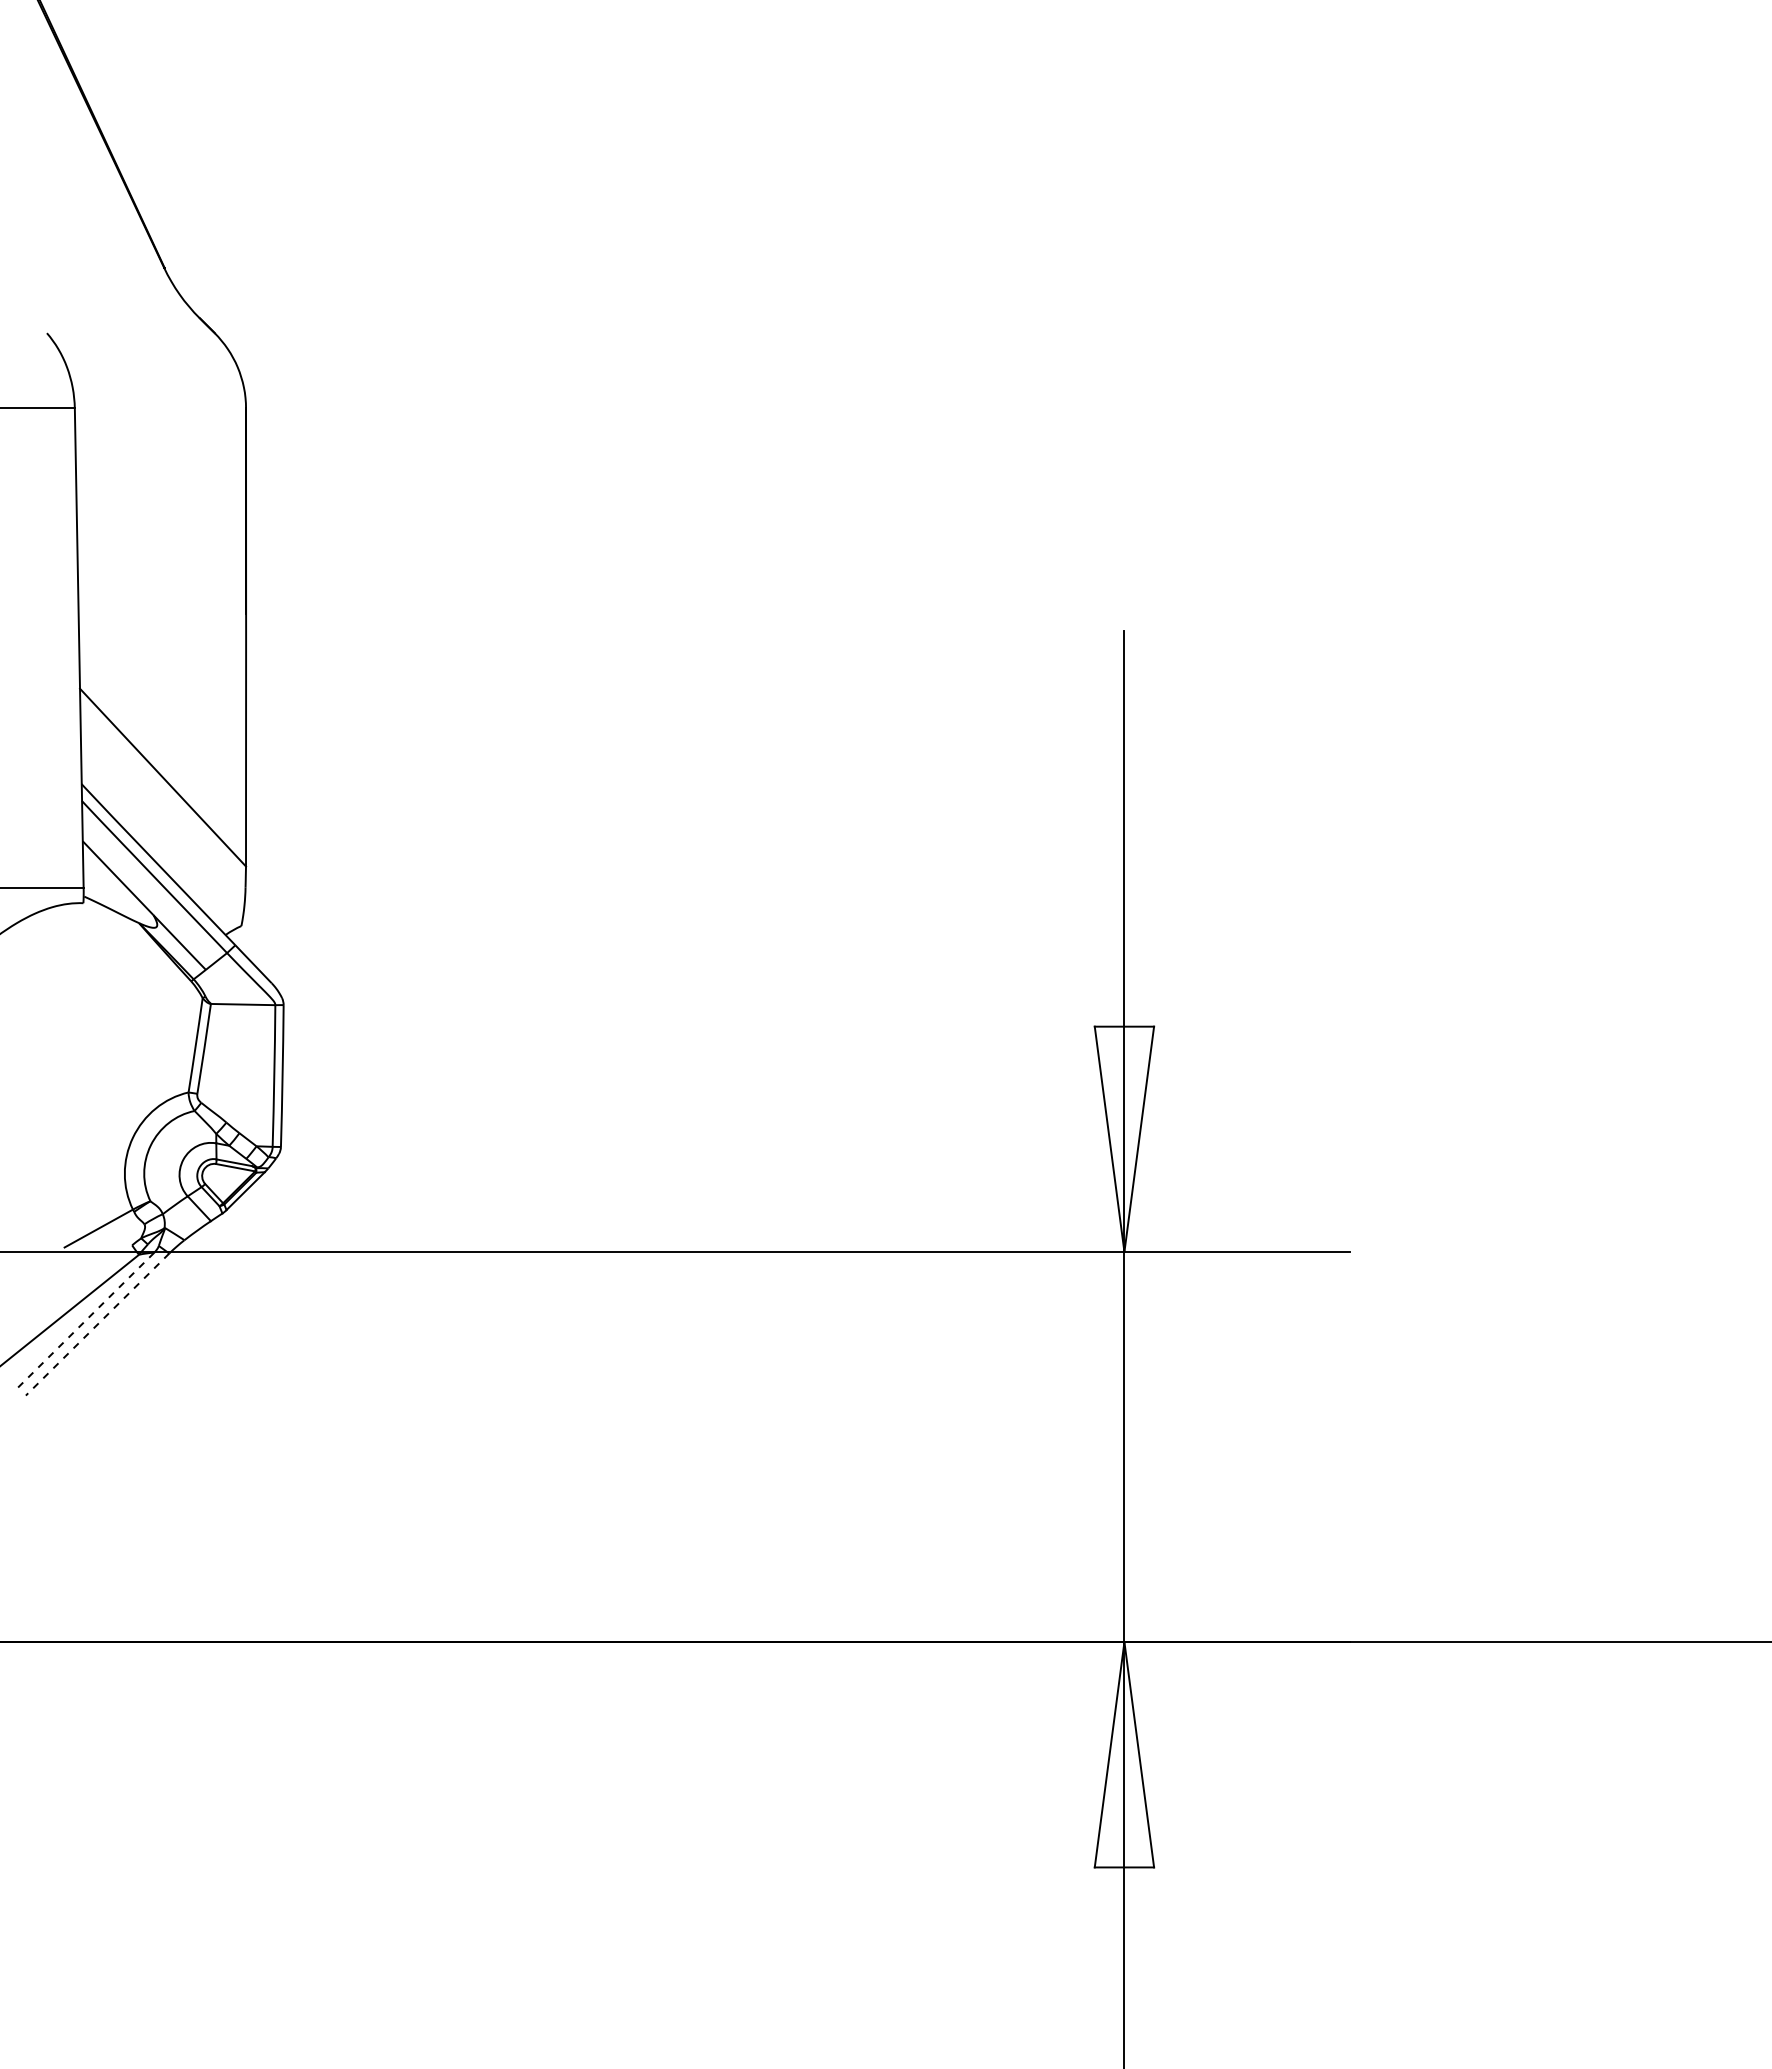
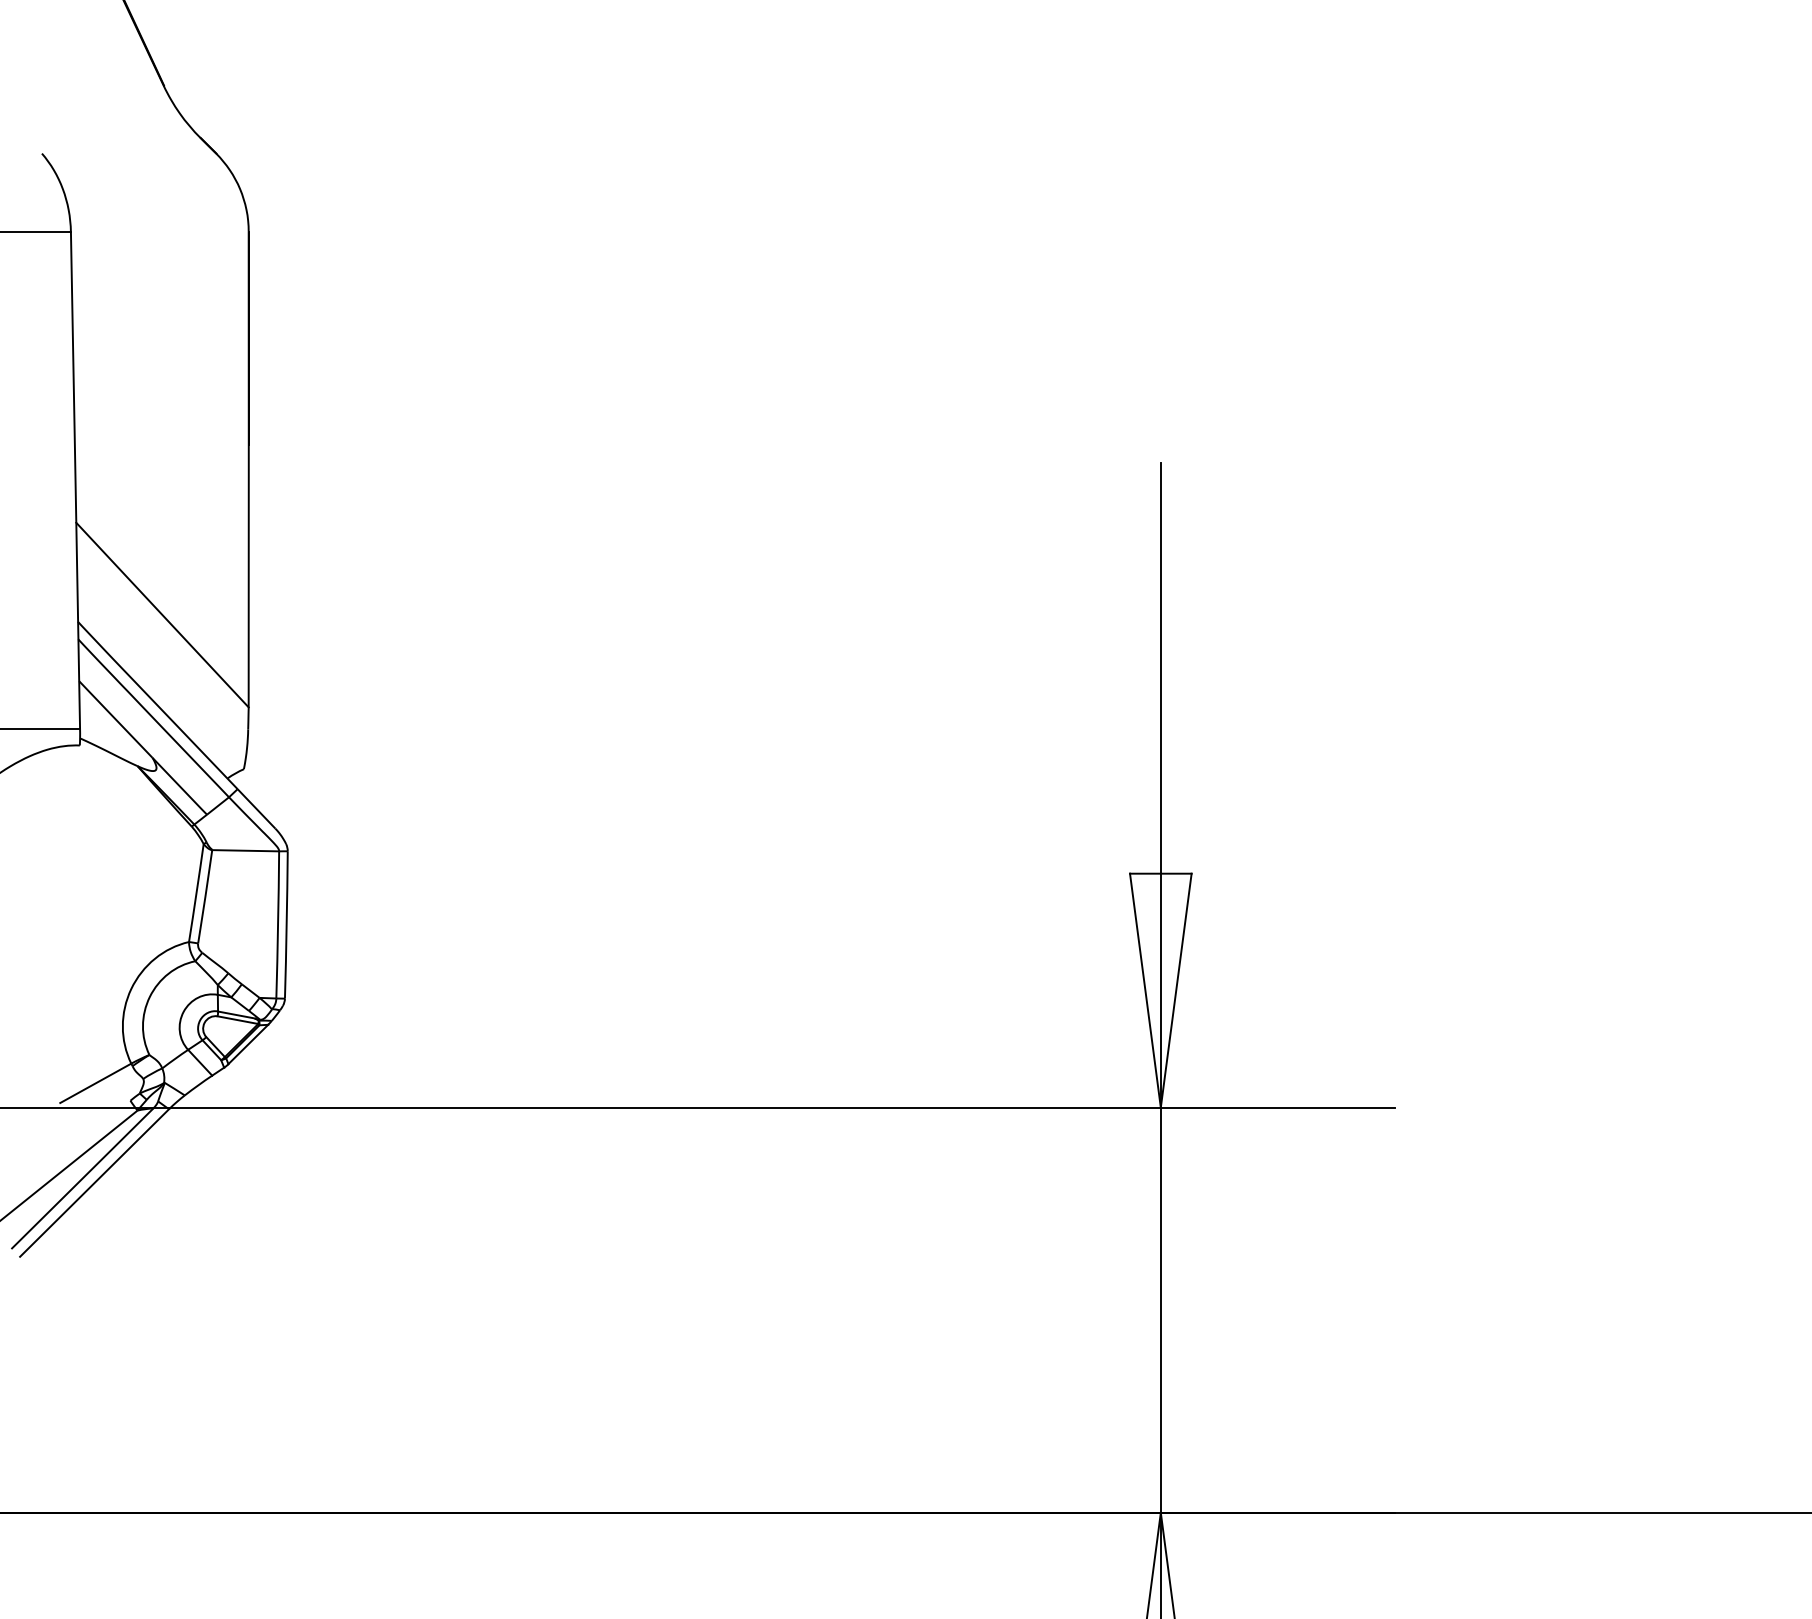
line: (86, 1320) -> (83, 1178), dashed -> solid
line: (97, 1324) -> (94, 1182), dashed -> solid

